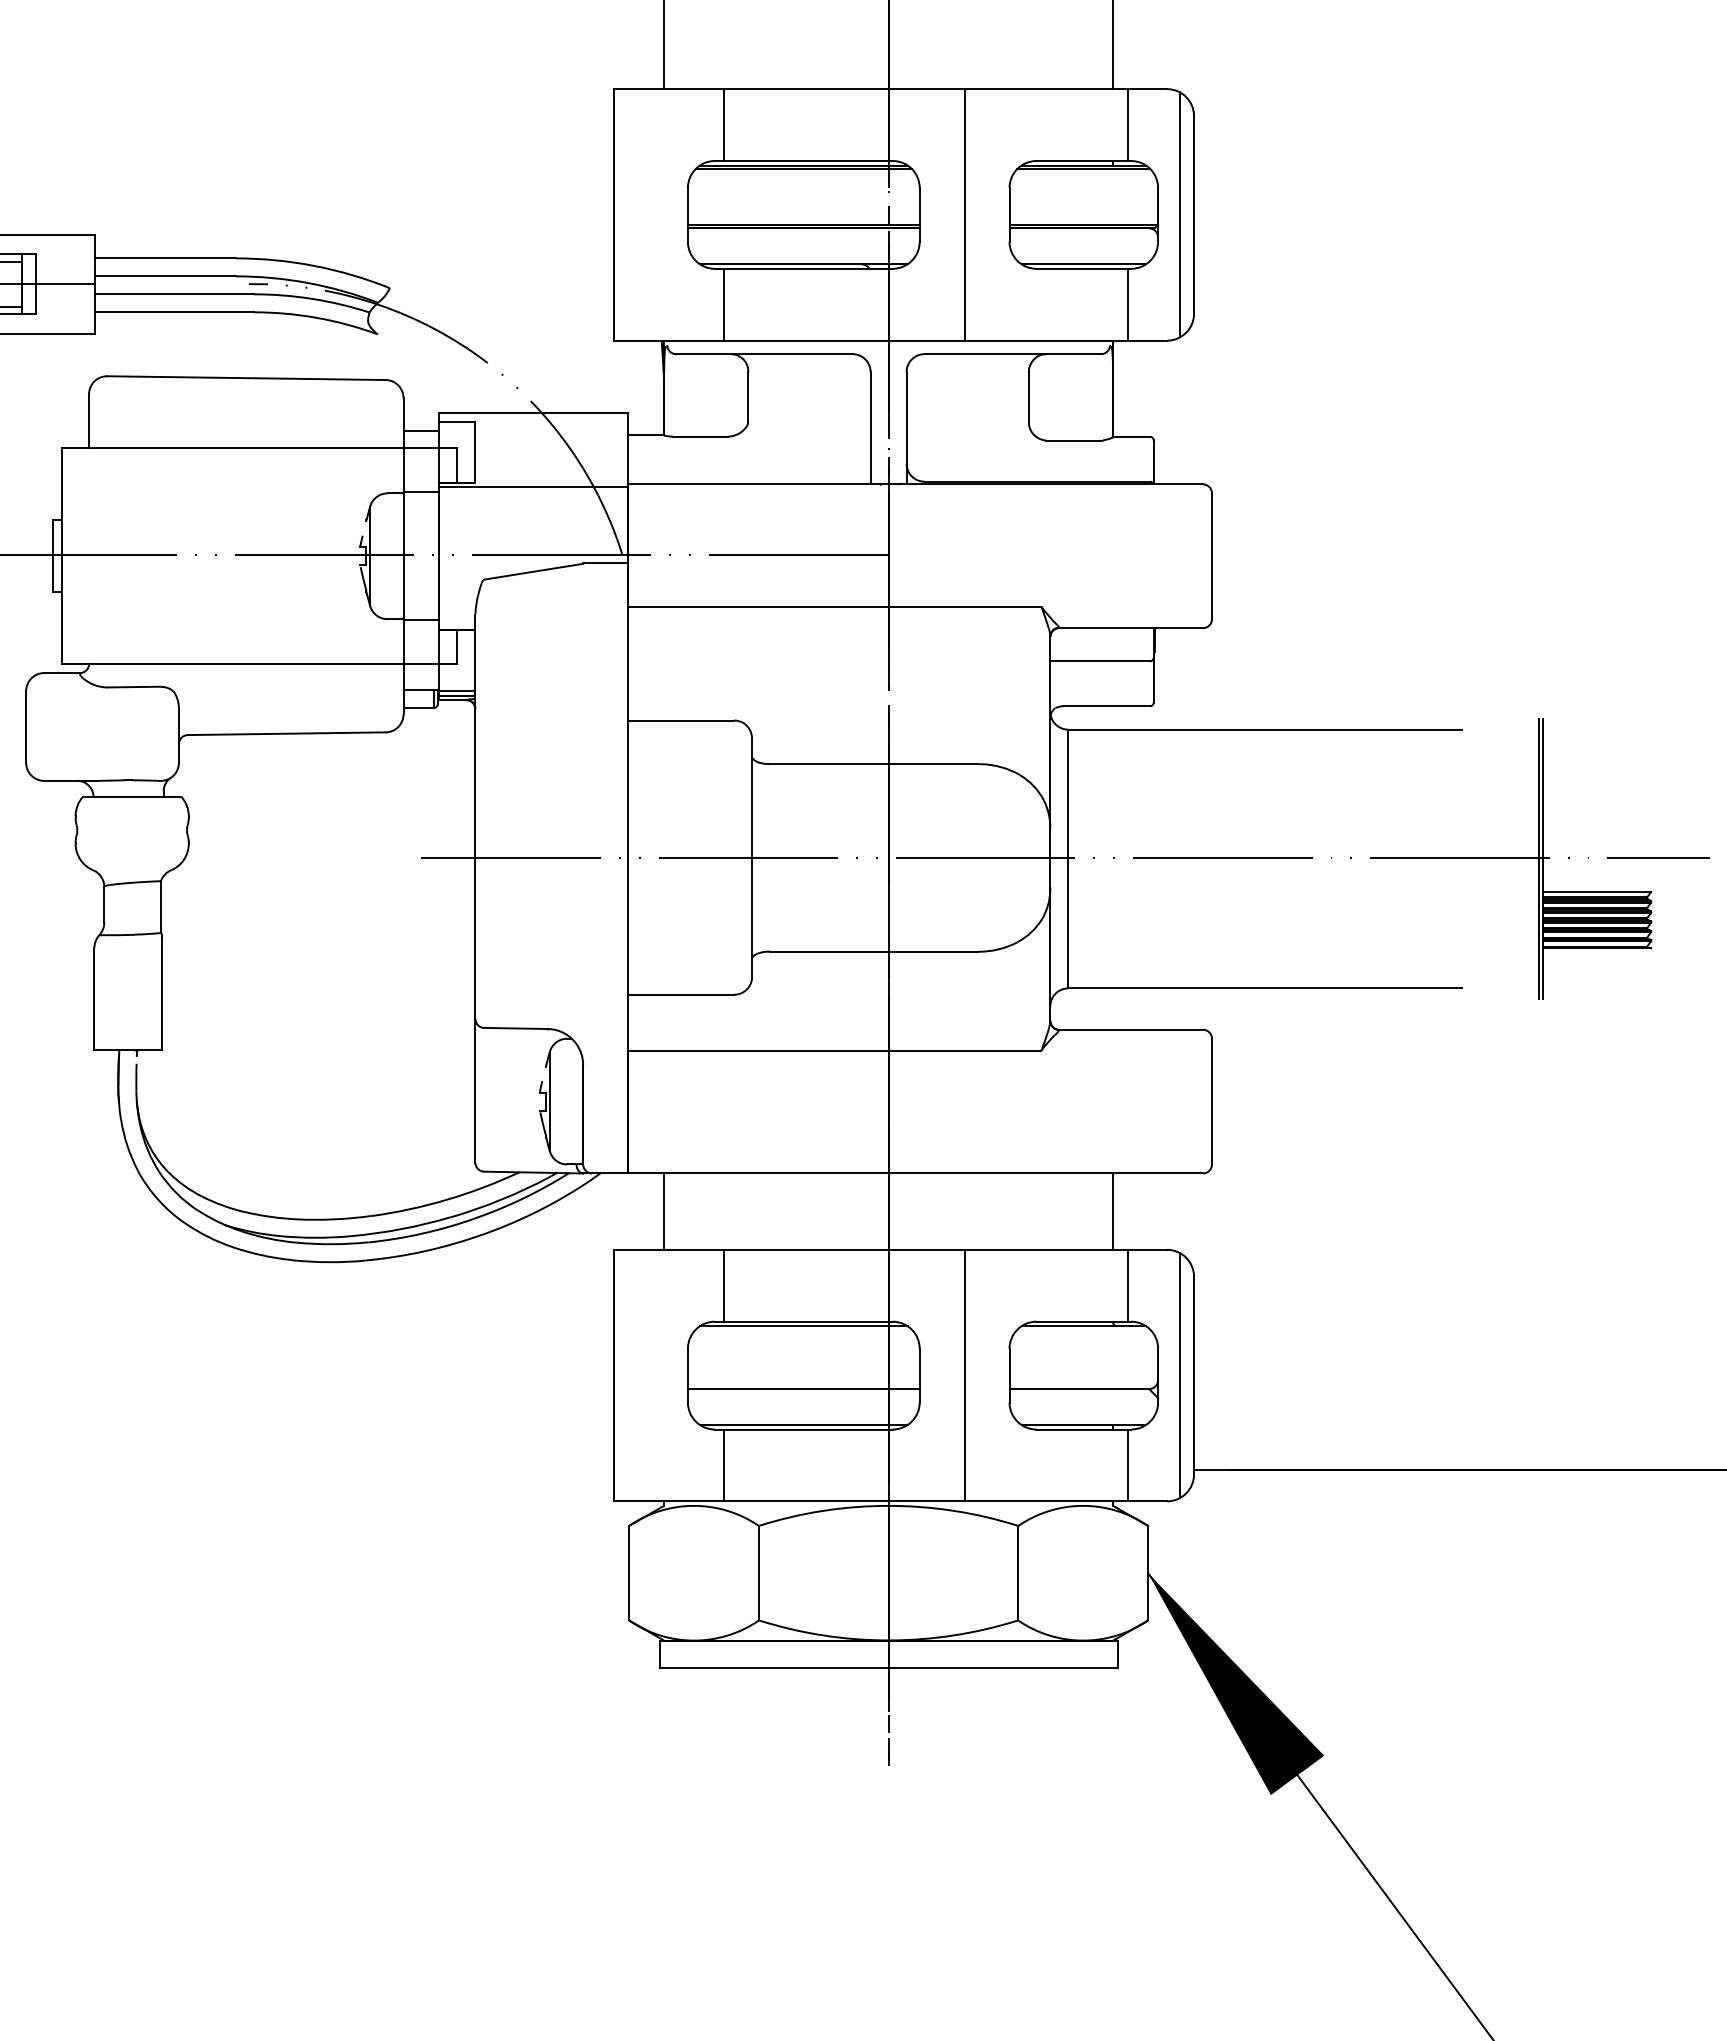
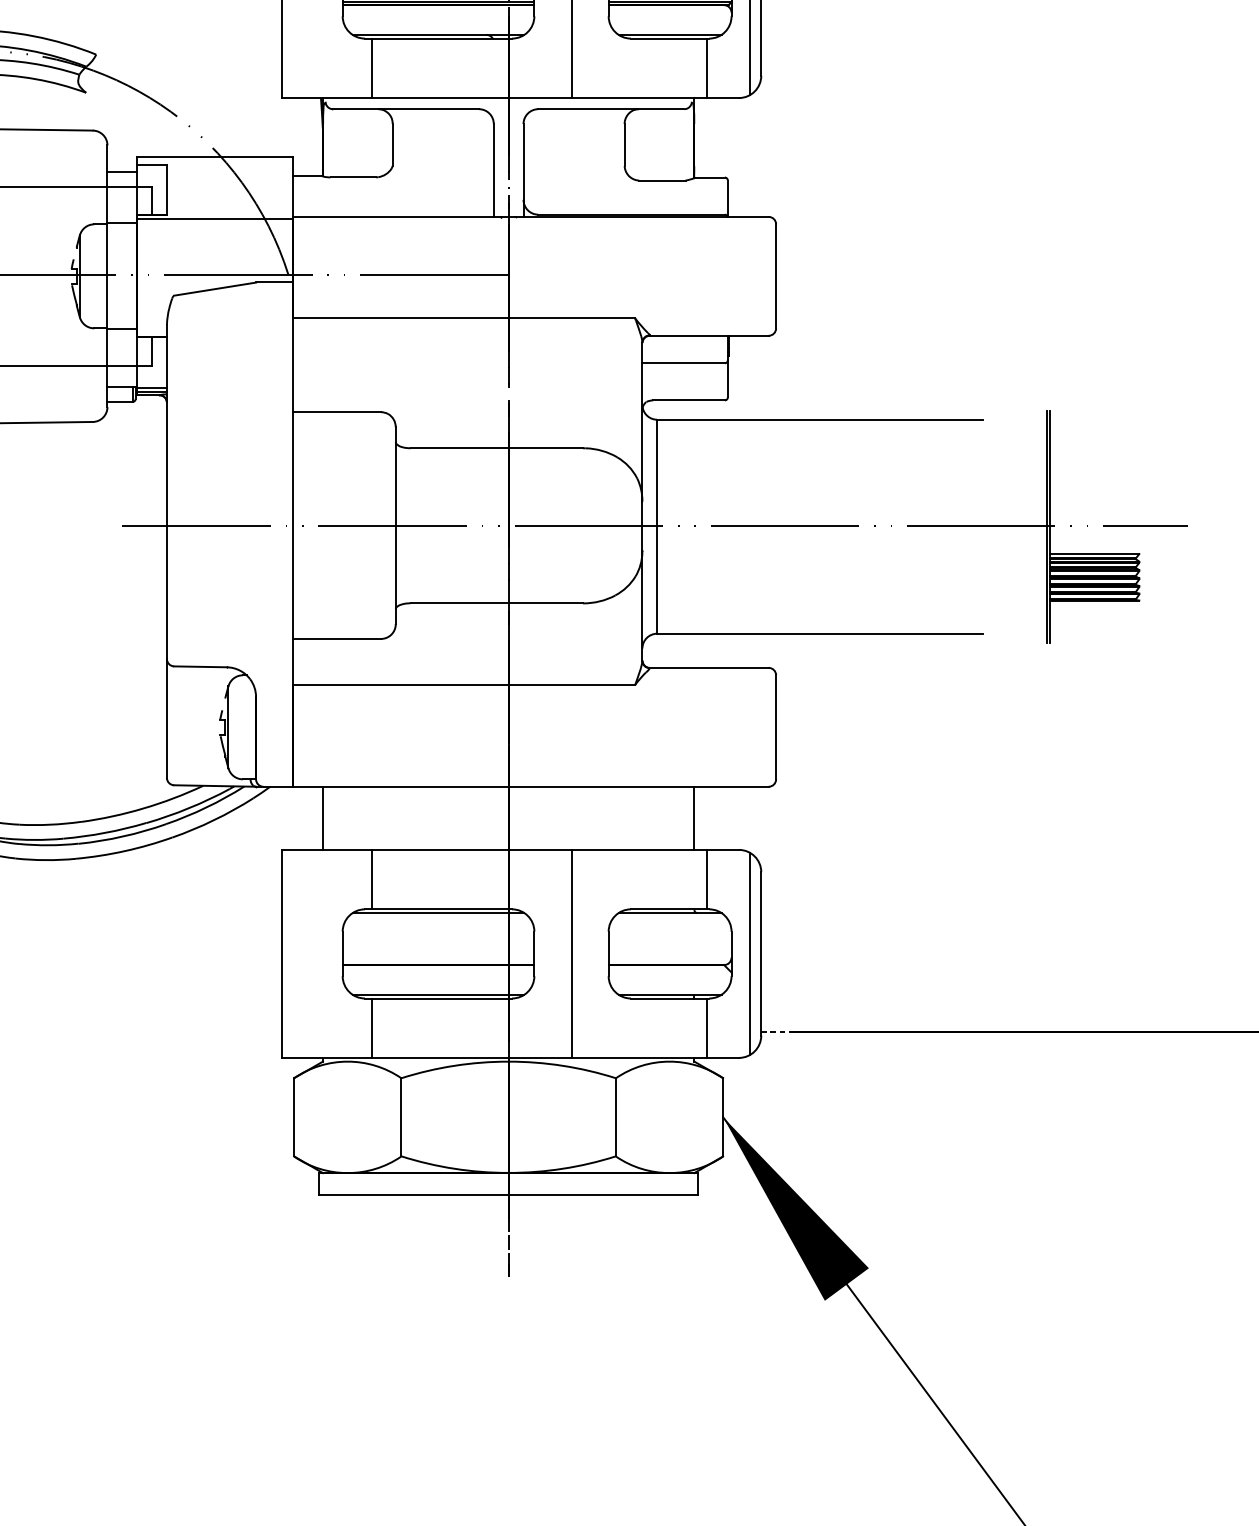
line: (1212, 1469) -> (776, 1031), solid -> dashed

